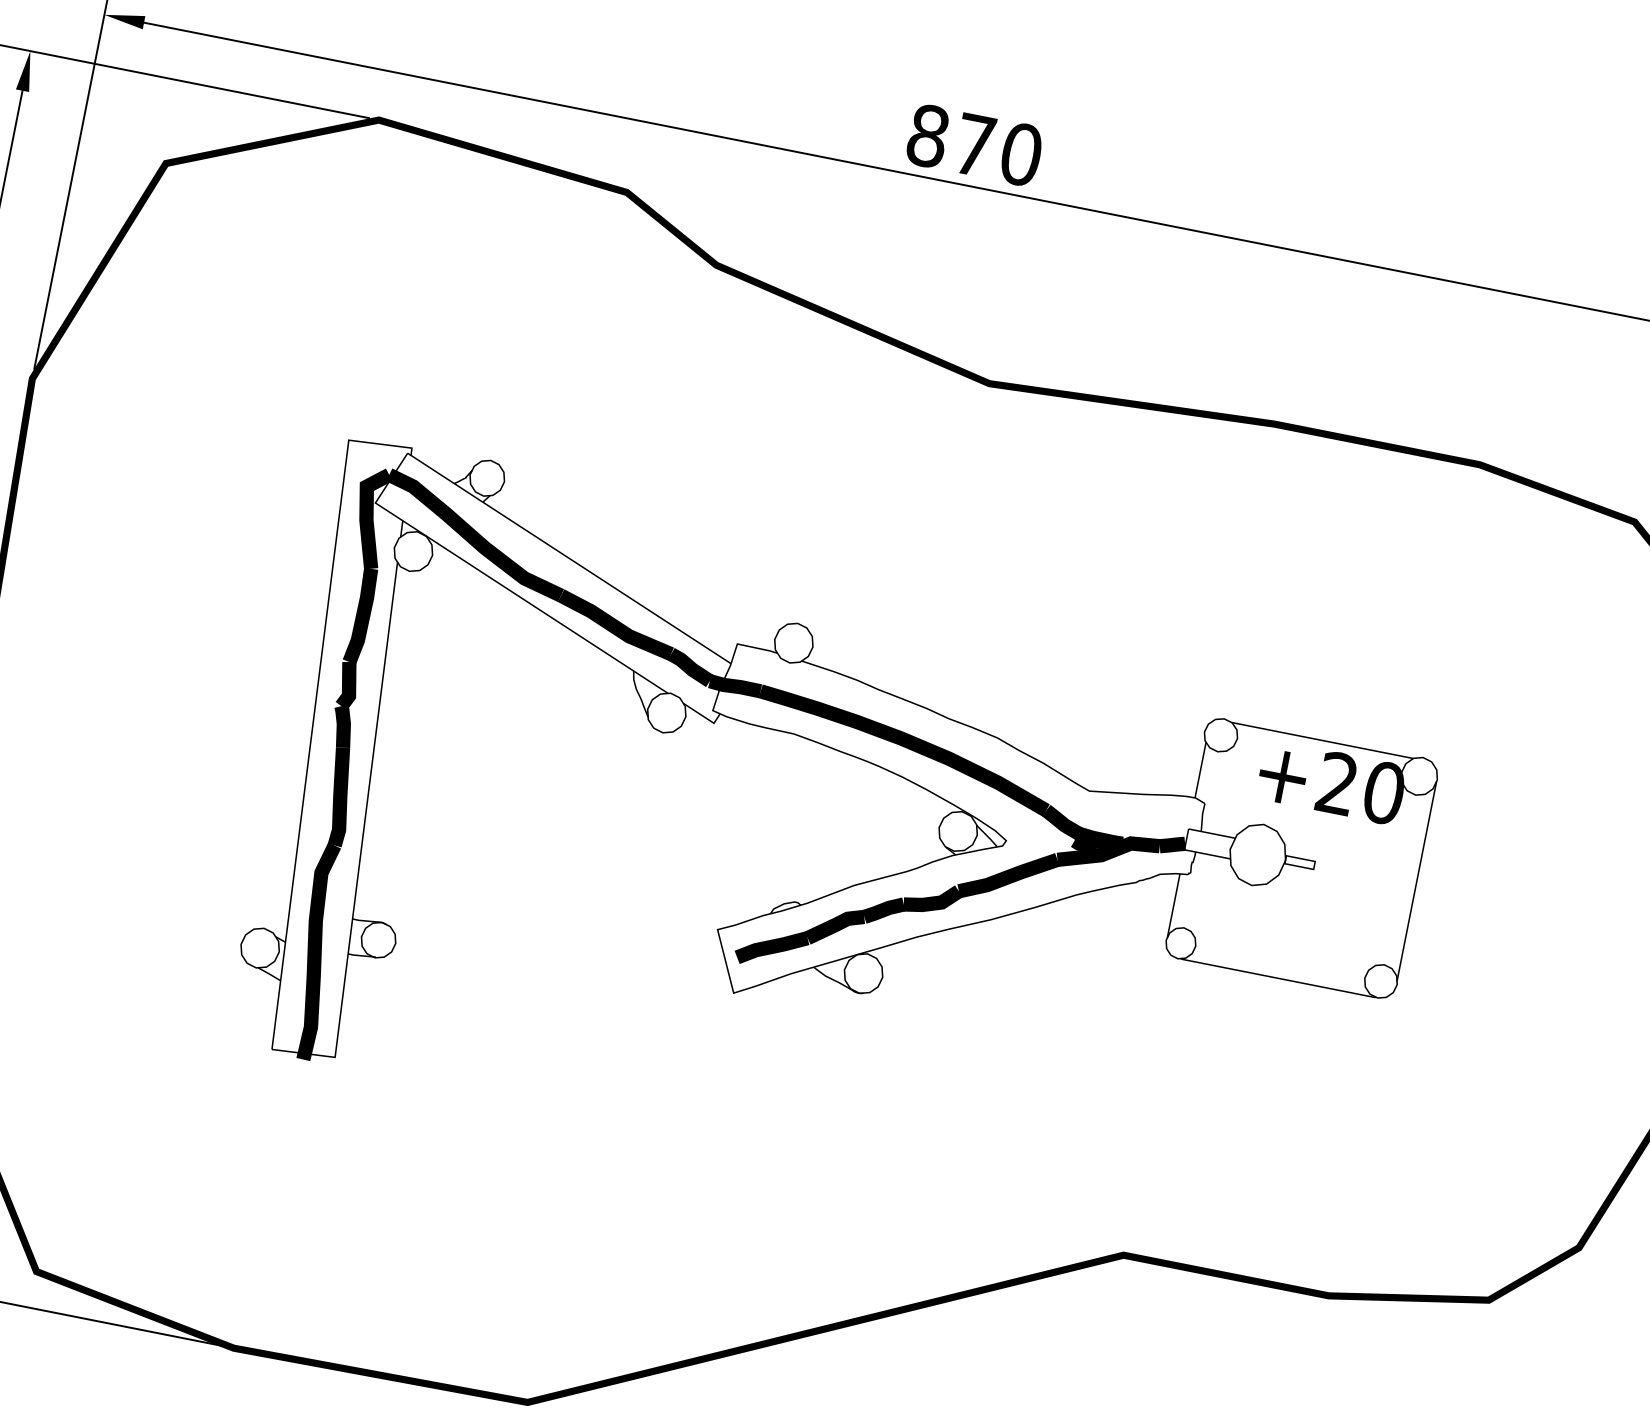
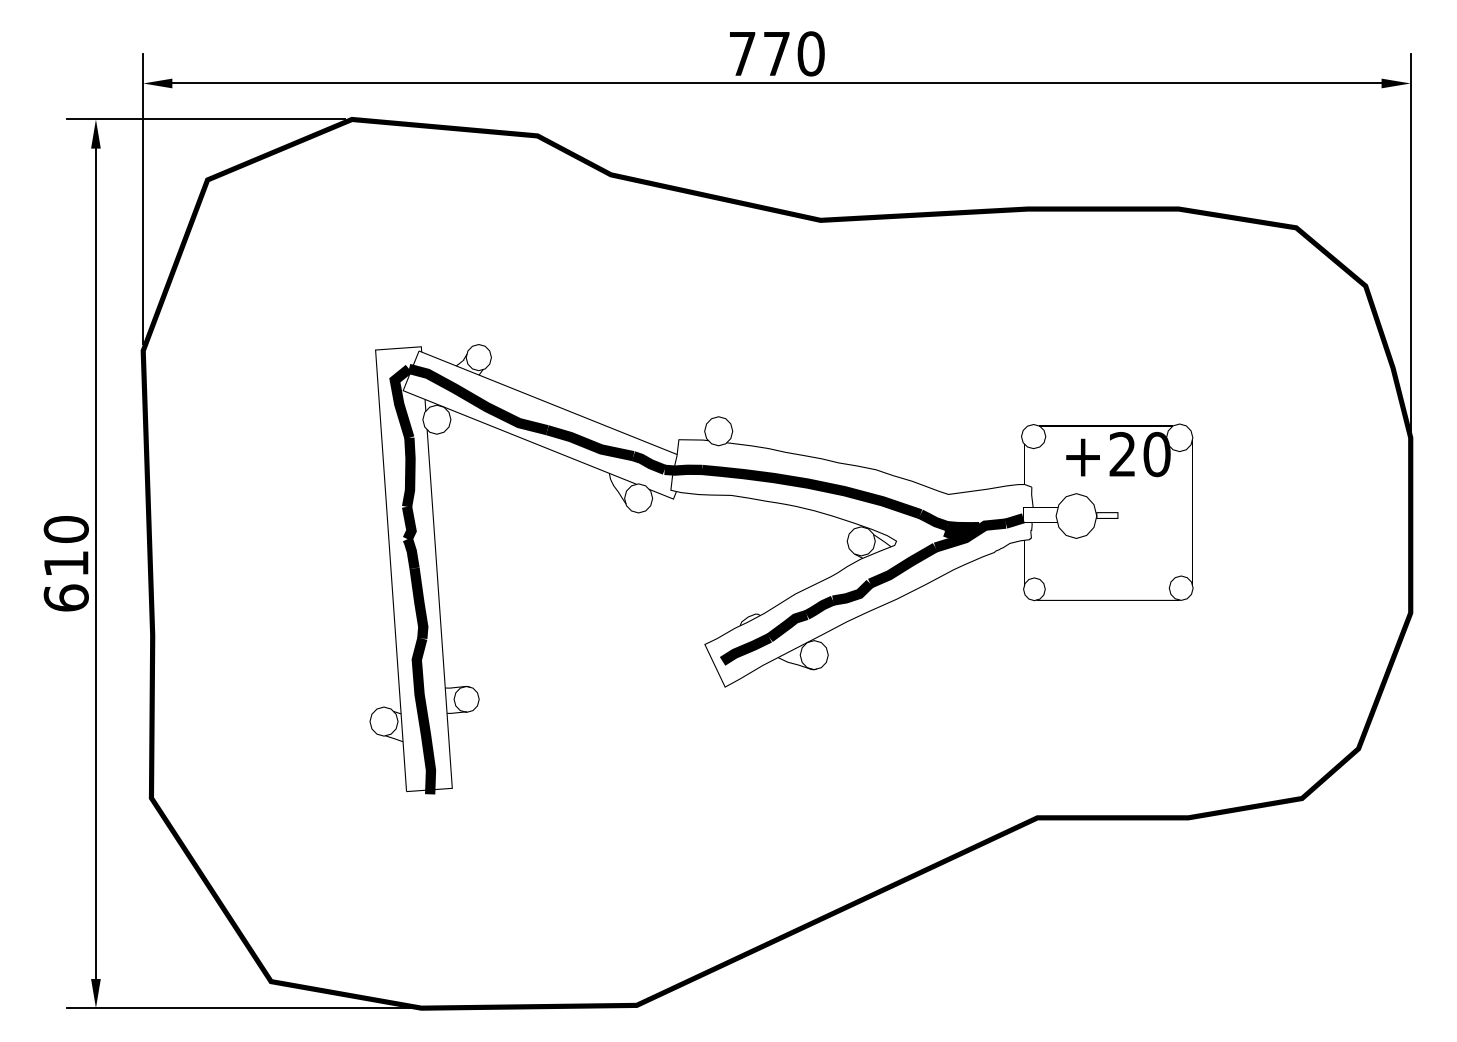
text: (928, 135) -> (742, 53), 870 -> 770

